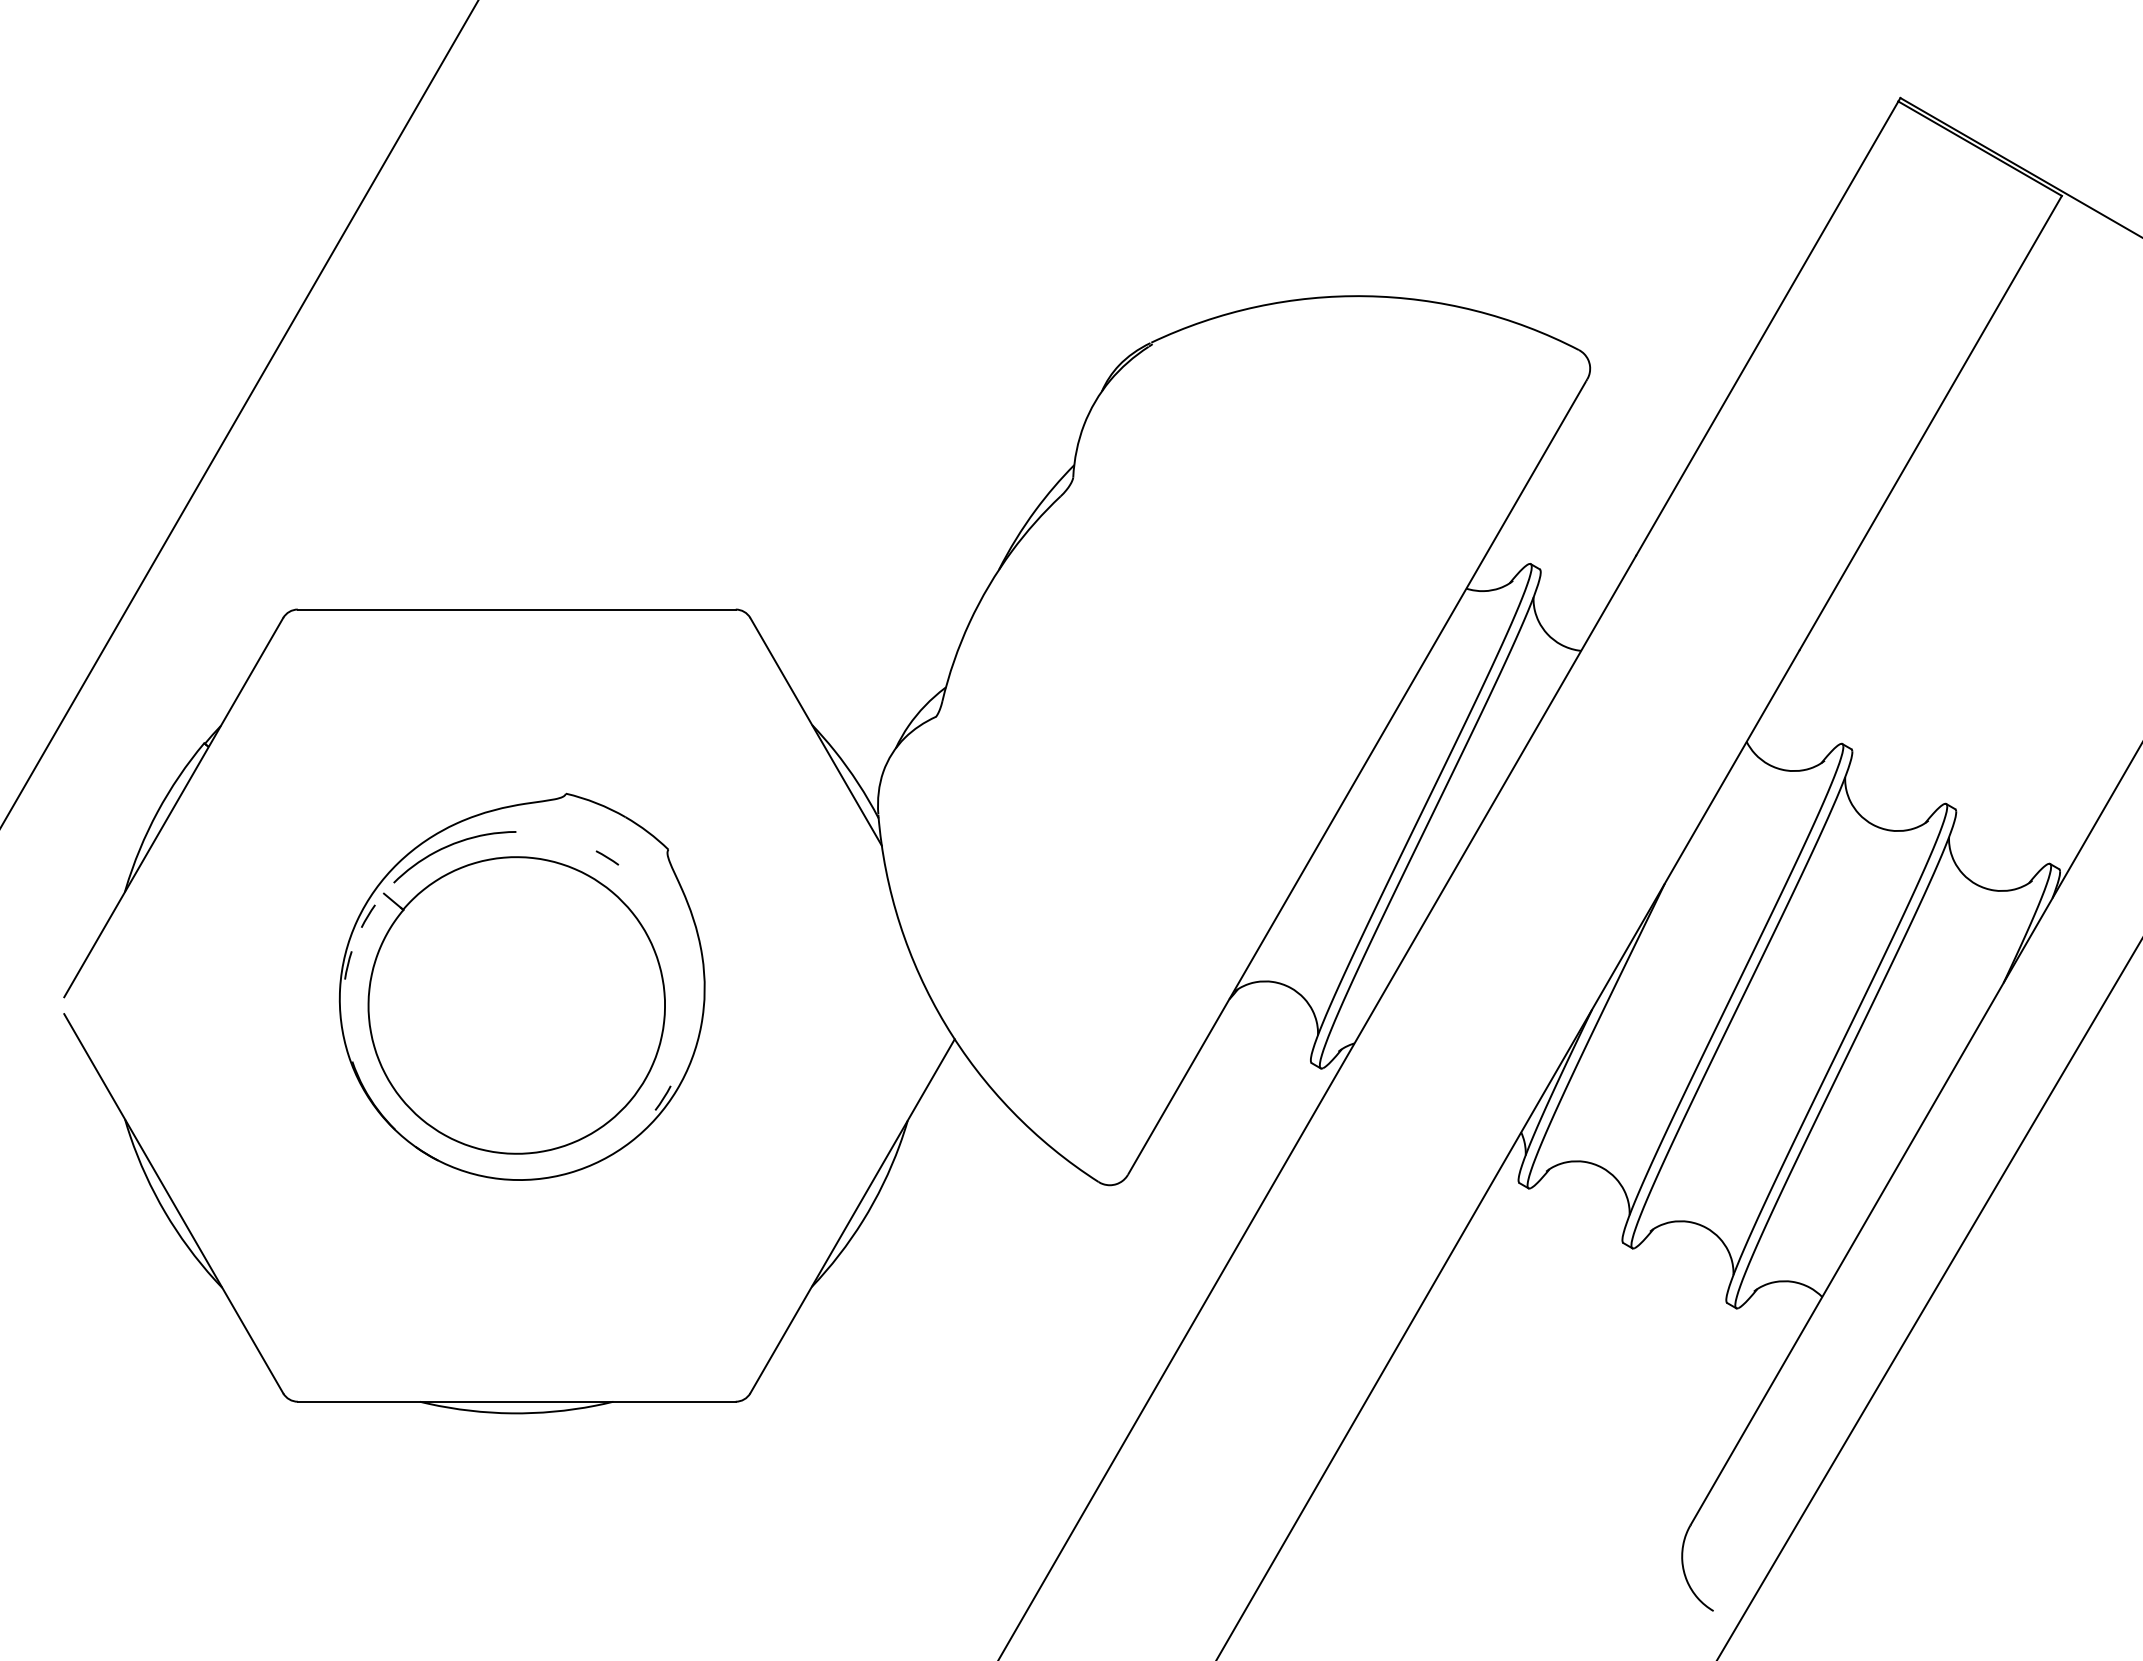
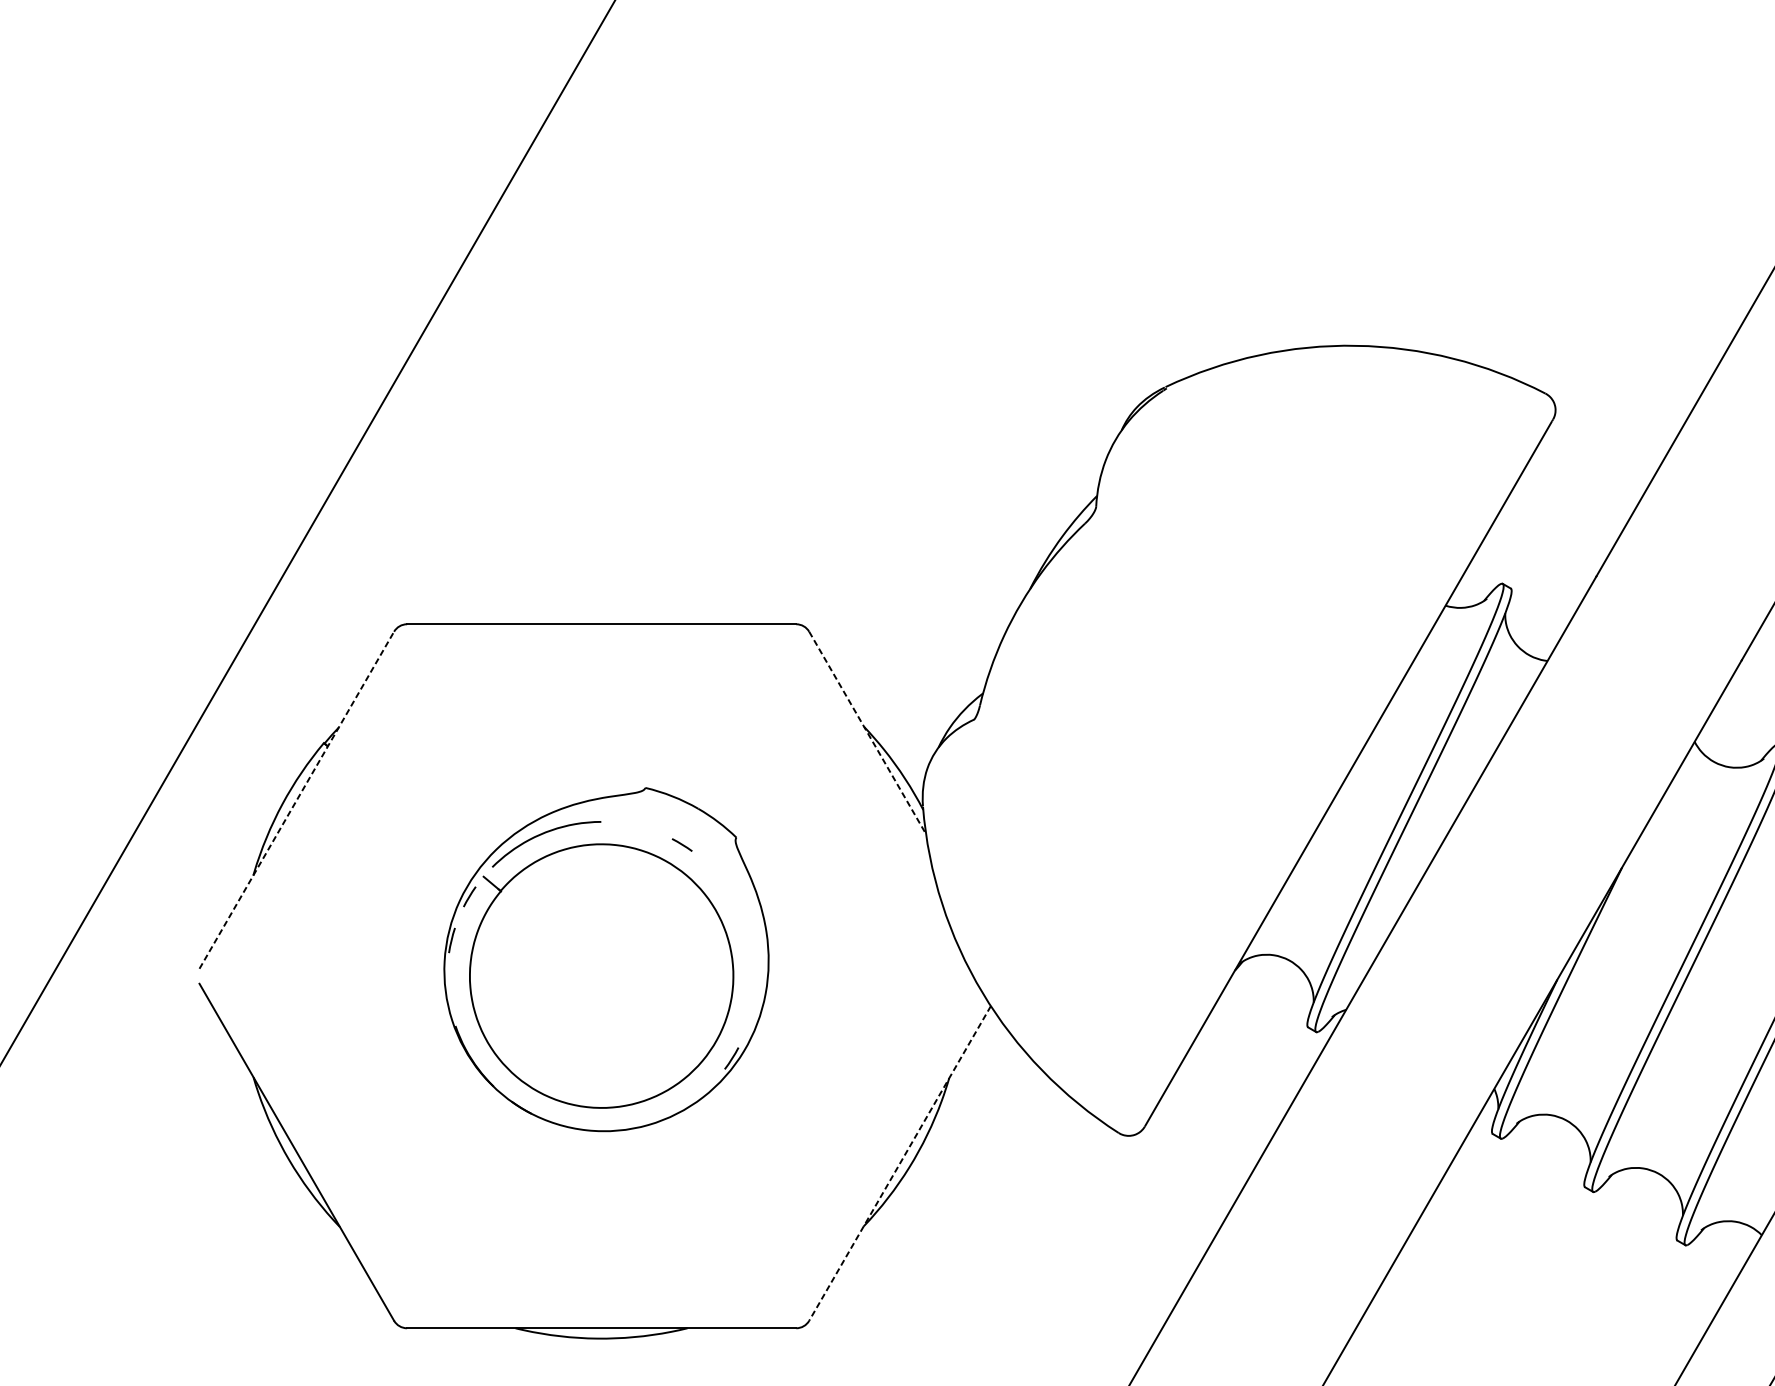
line: (816, 731) -> (868, 732), solid -> dashed
line: (173, 807) -> (296, 800), solid -> dashed
line: (852, 1216) -> (900, 1163), solid -> dashed

